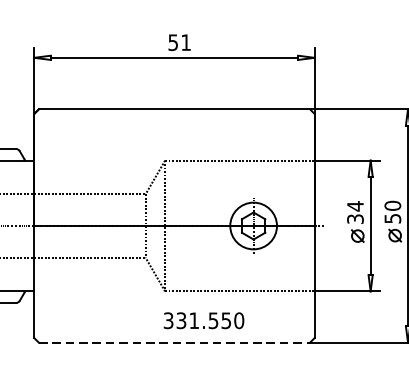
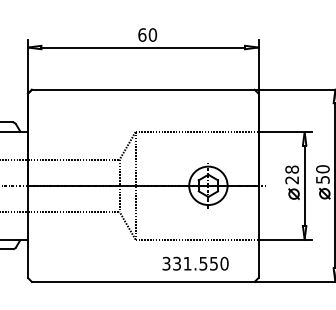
text: (179, 41) -> (147, 34), 51 -> 60
text: (355, 212) -> (292, 174), 34 -> 28
text: (203, 320) -> (195, 263), moved
line: (174, 342) -> (143, 281), dashed -> solid

